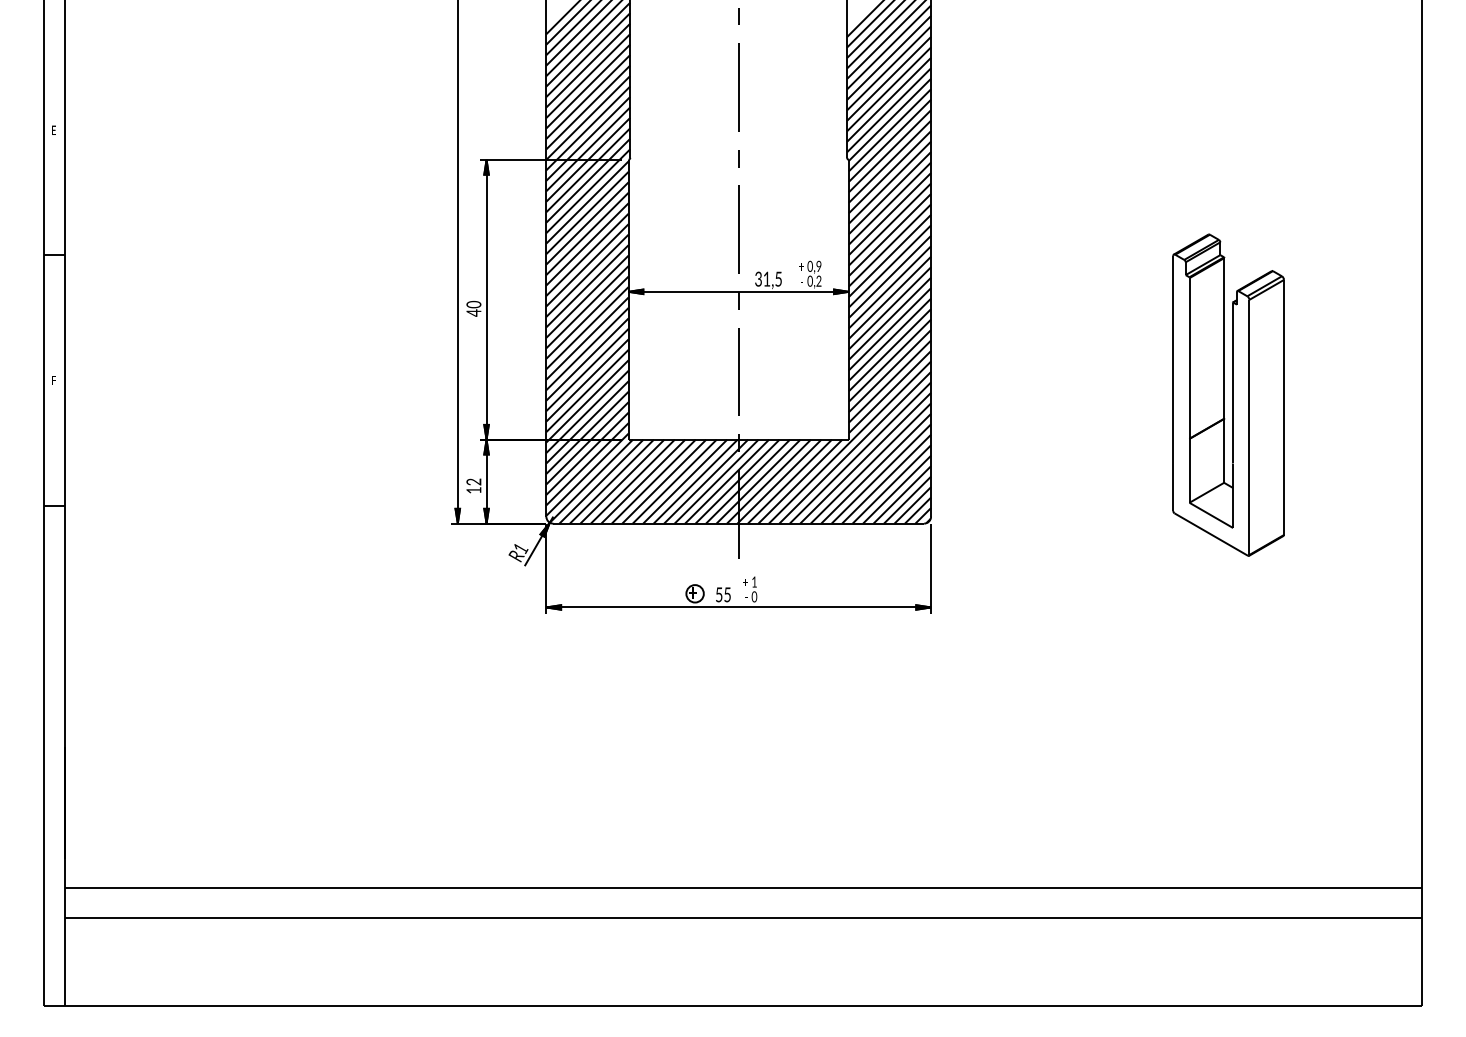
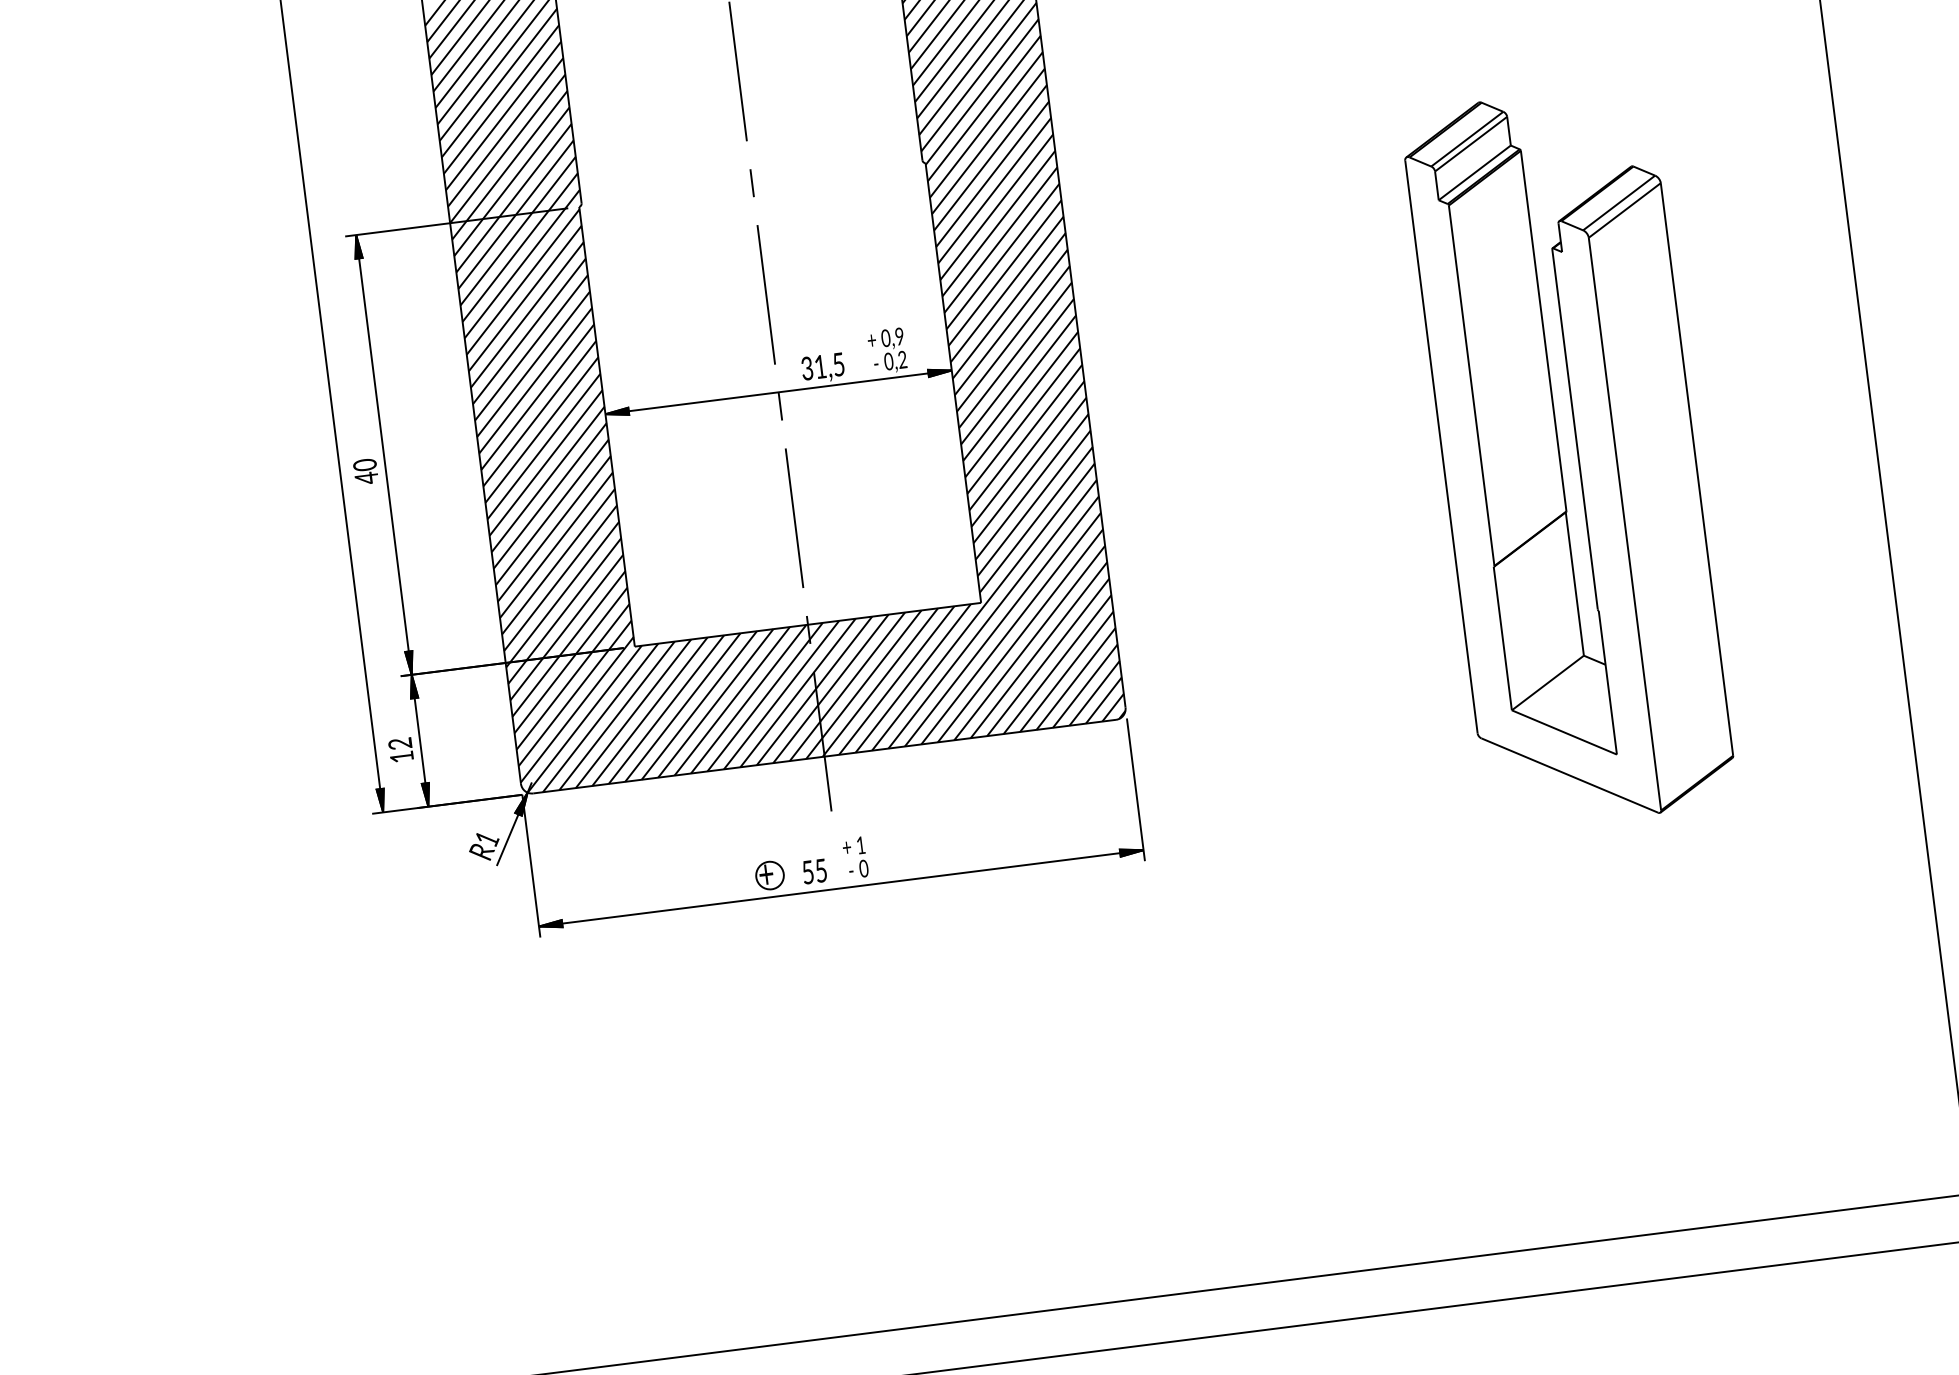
part: (1228, 394) -> (1568, 456), size x1.43

